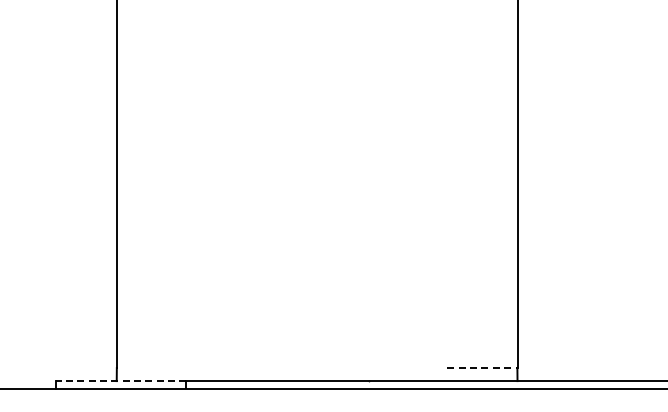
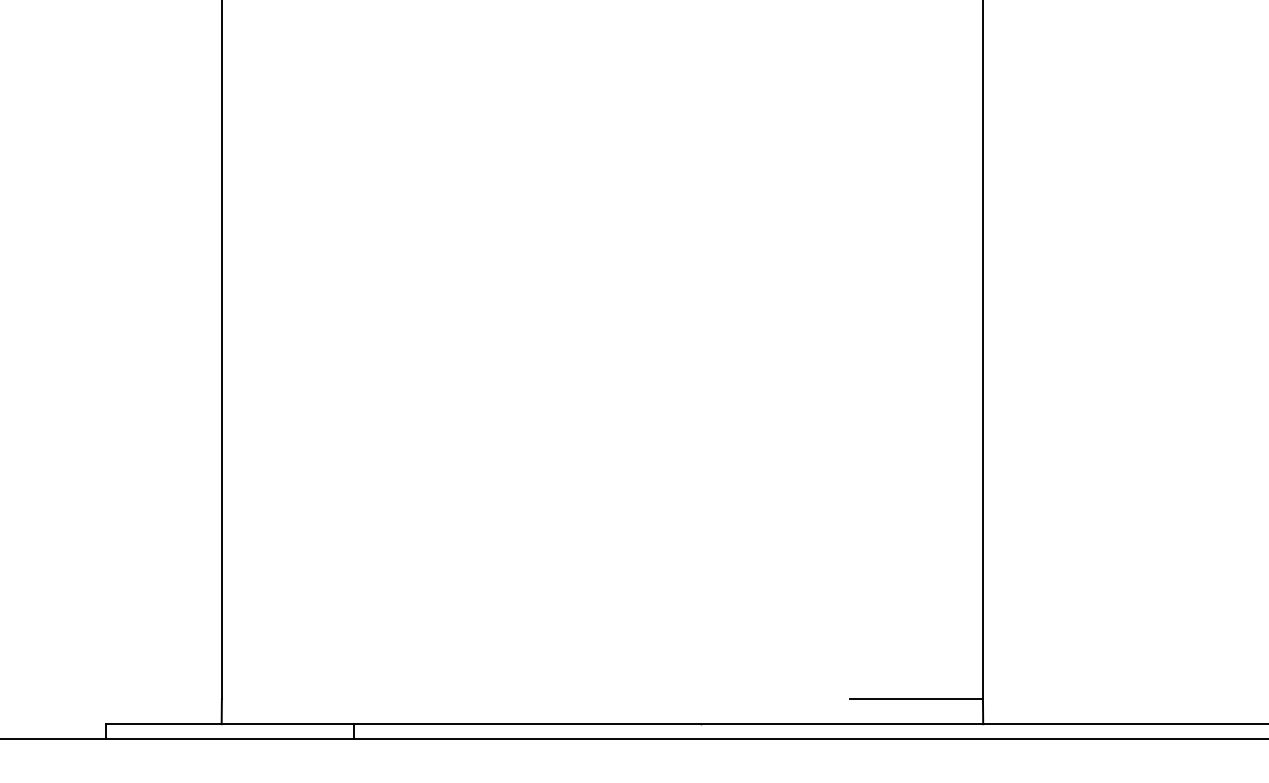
line: (482, 368) -> (916, 700), dashed -> solid
line: (120, 381) -> (228, 724), dashed -> solid

